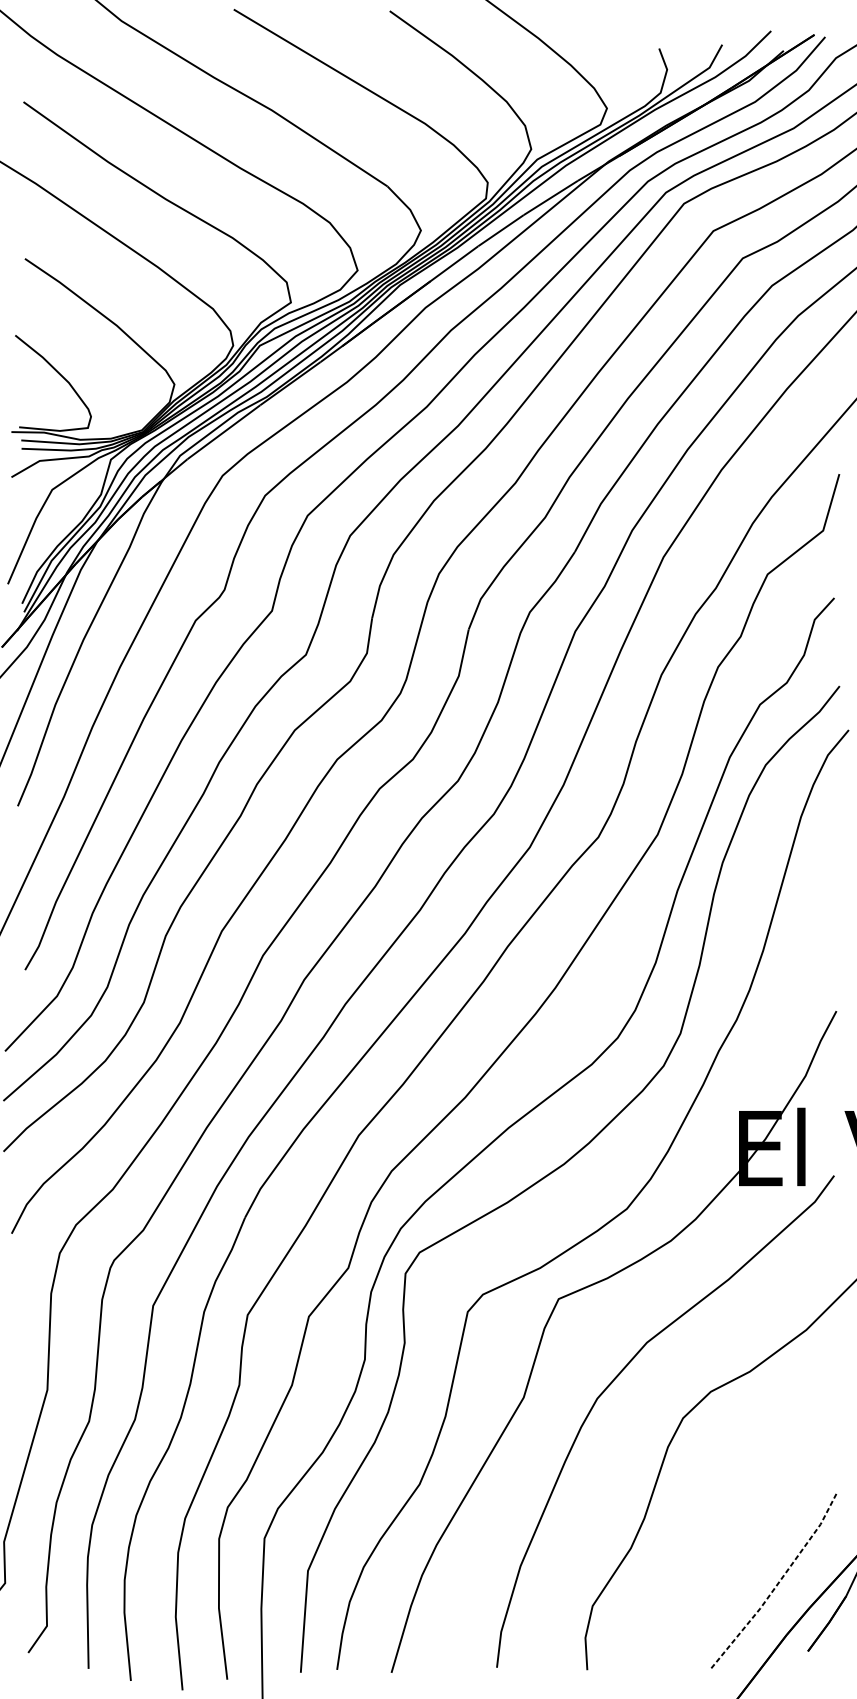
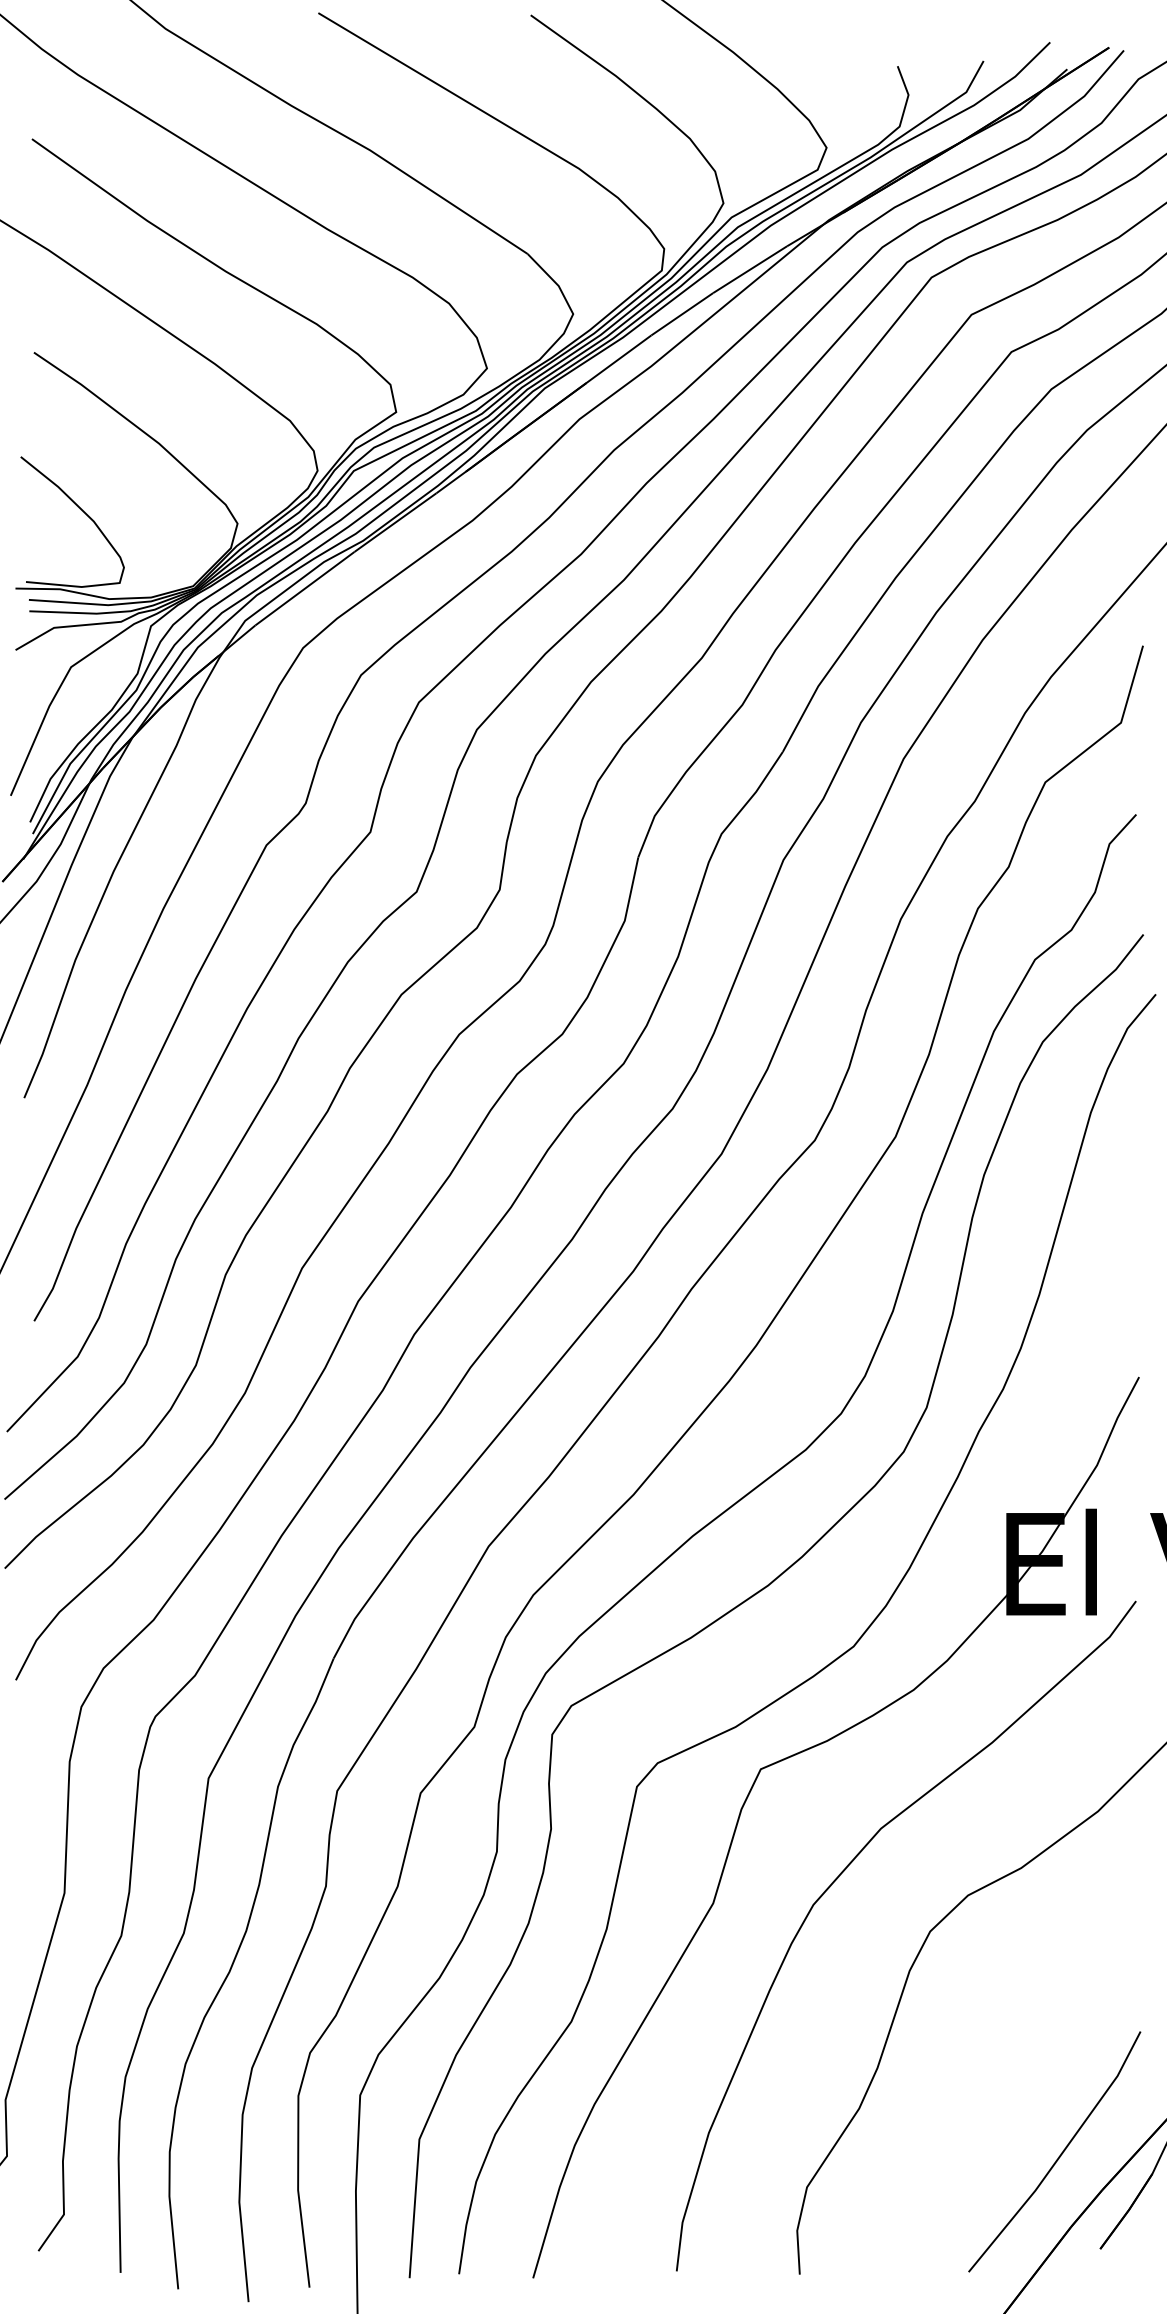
line: (778, 1582) -> (1060, 2155), dashed -> solid

